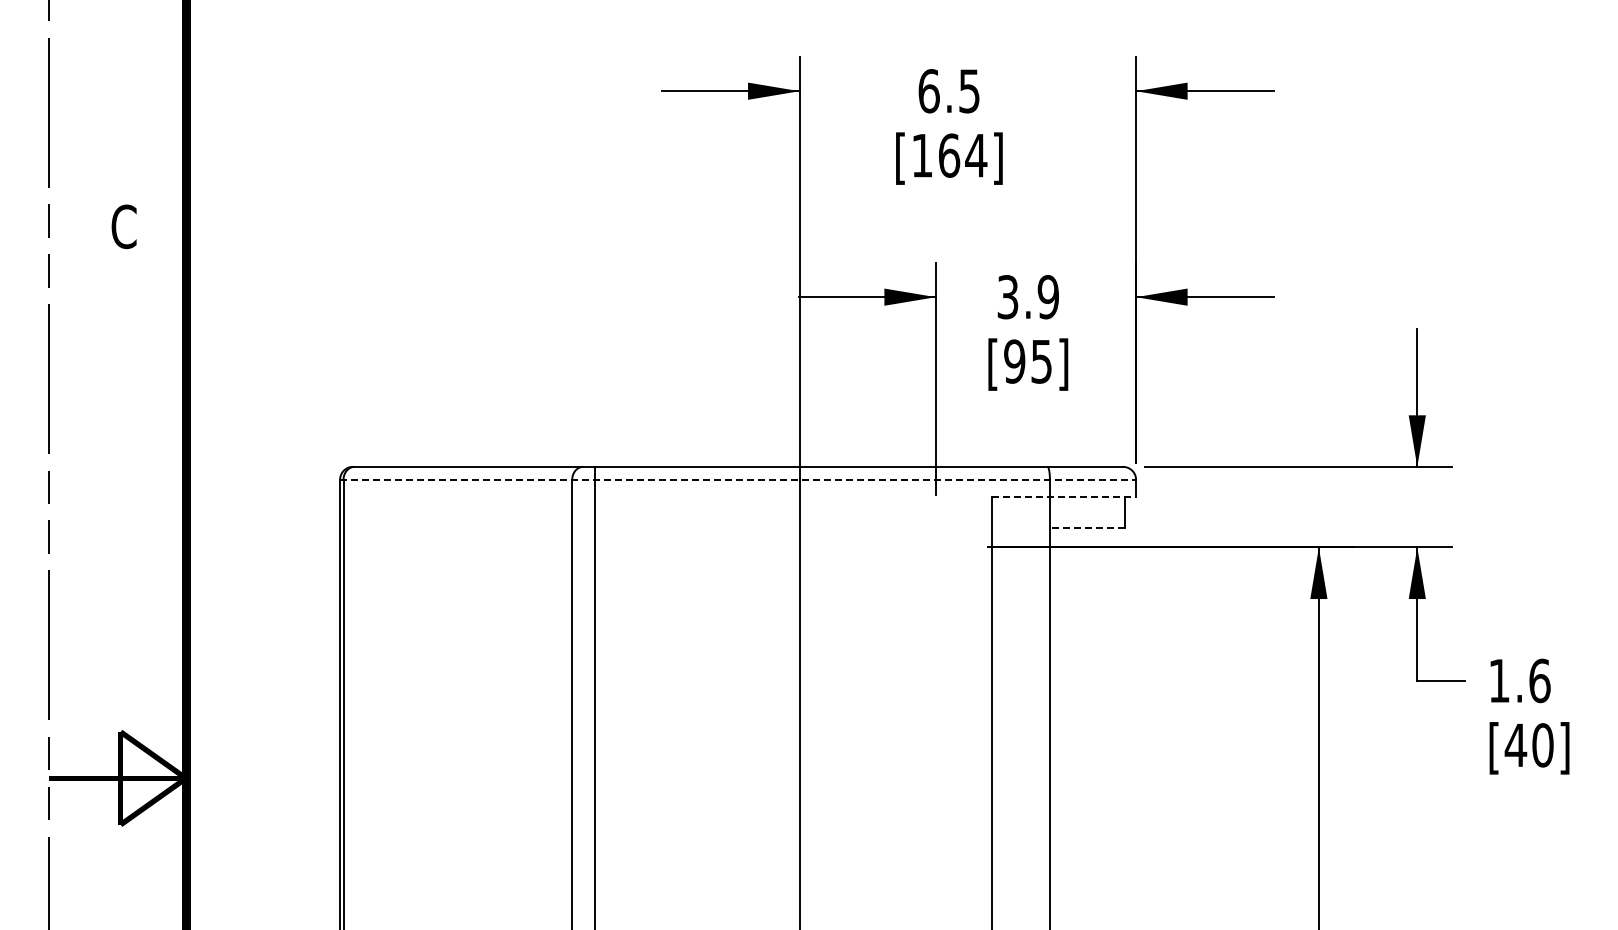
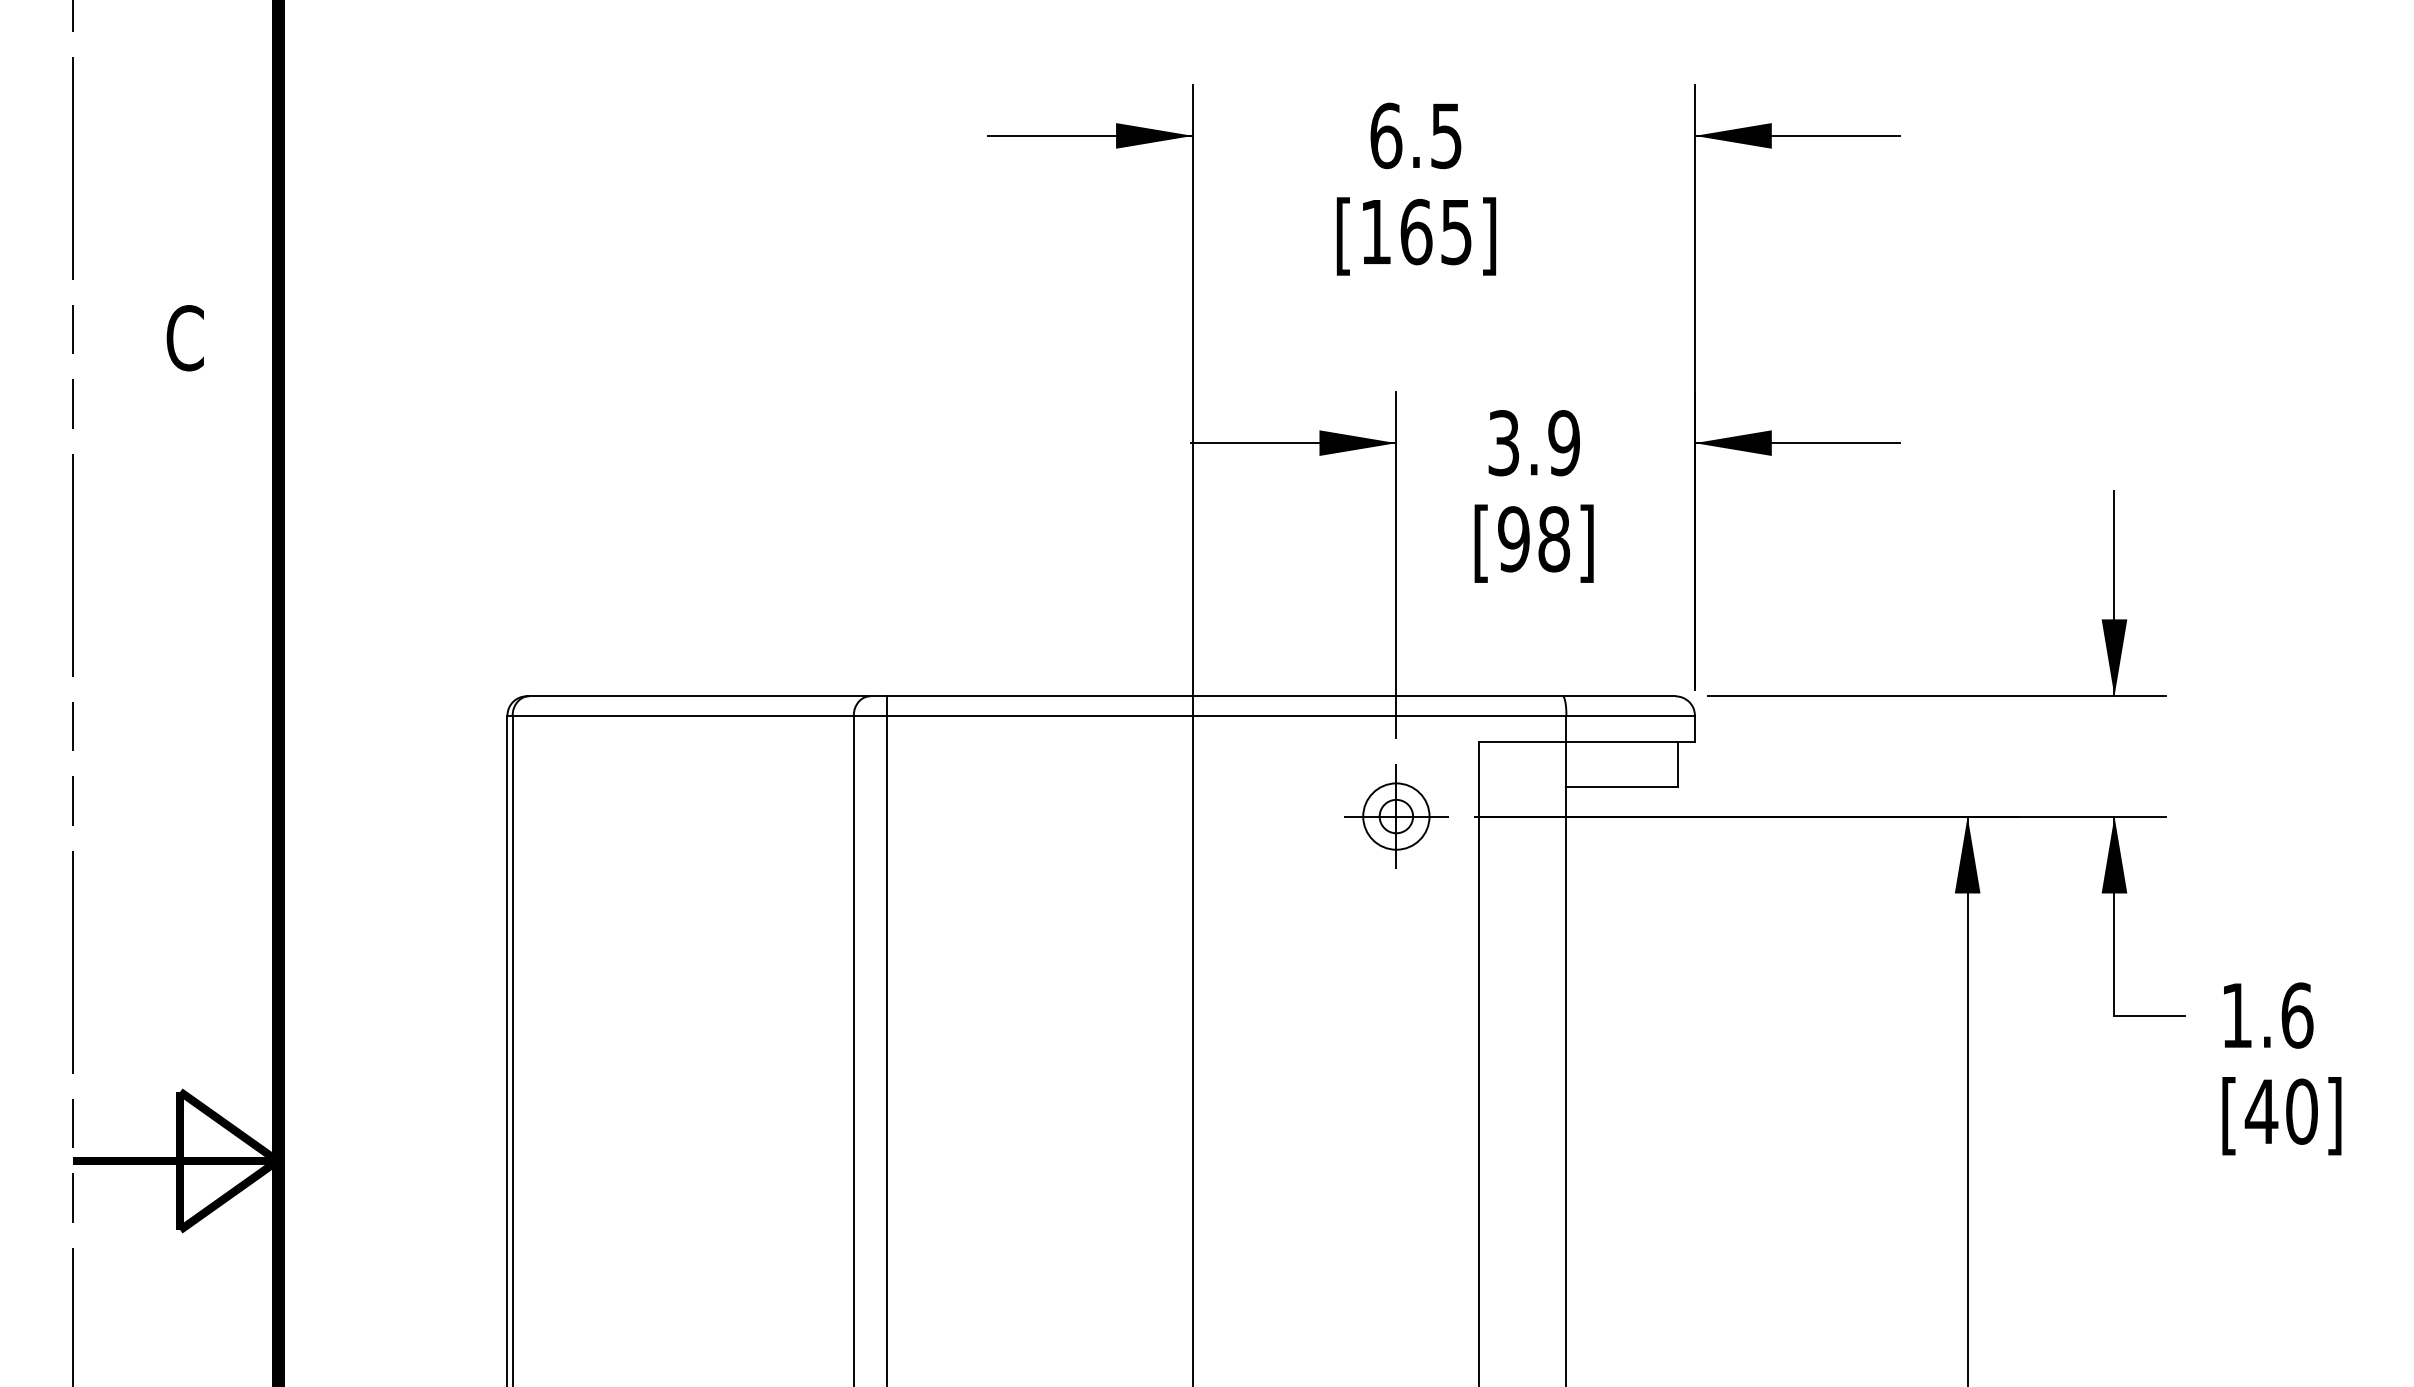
text: (976, 155) -> (1456, 231), [164] -> [165]
text: (1041, 361) -> (1553, 539), [95] -> [98]
line: (738, 479) -> (1101, 715), dashed -> solid
line: (1064, 497) -> (1588, 741), dashed -> solid
line: (1086, 527) -> (1620, 786), dashed -> solid
part: (935, 547) -> (1395, 816), added

